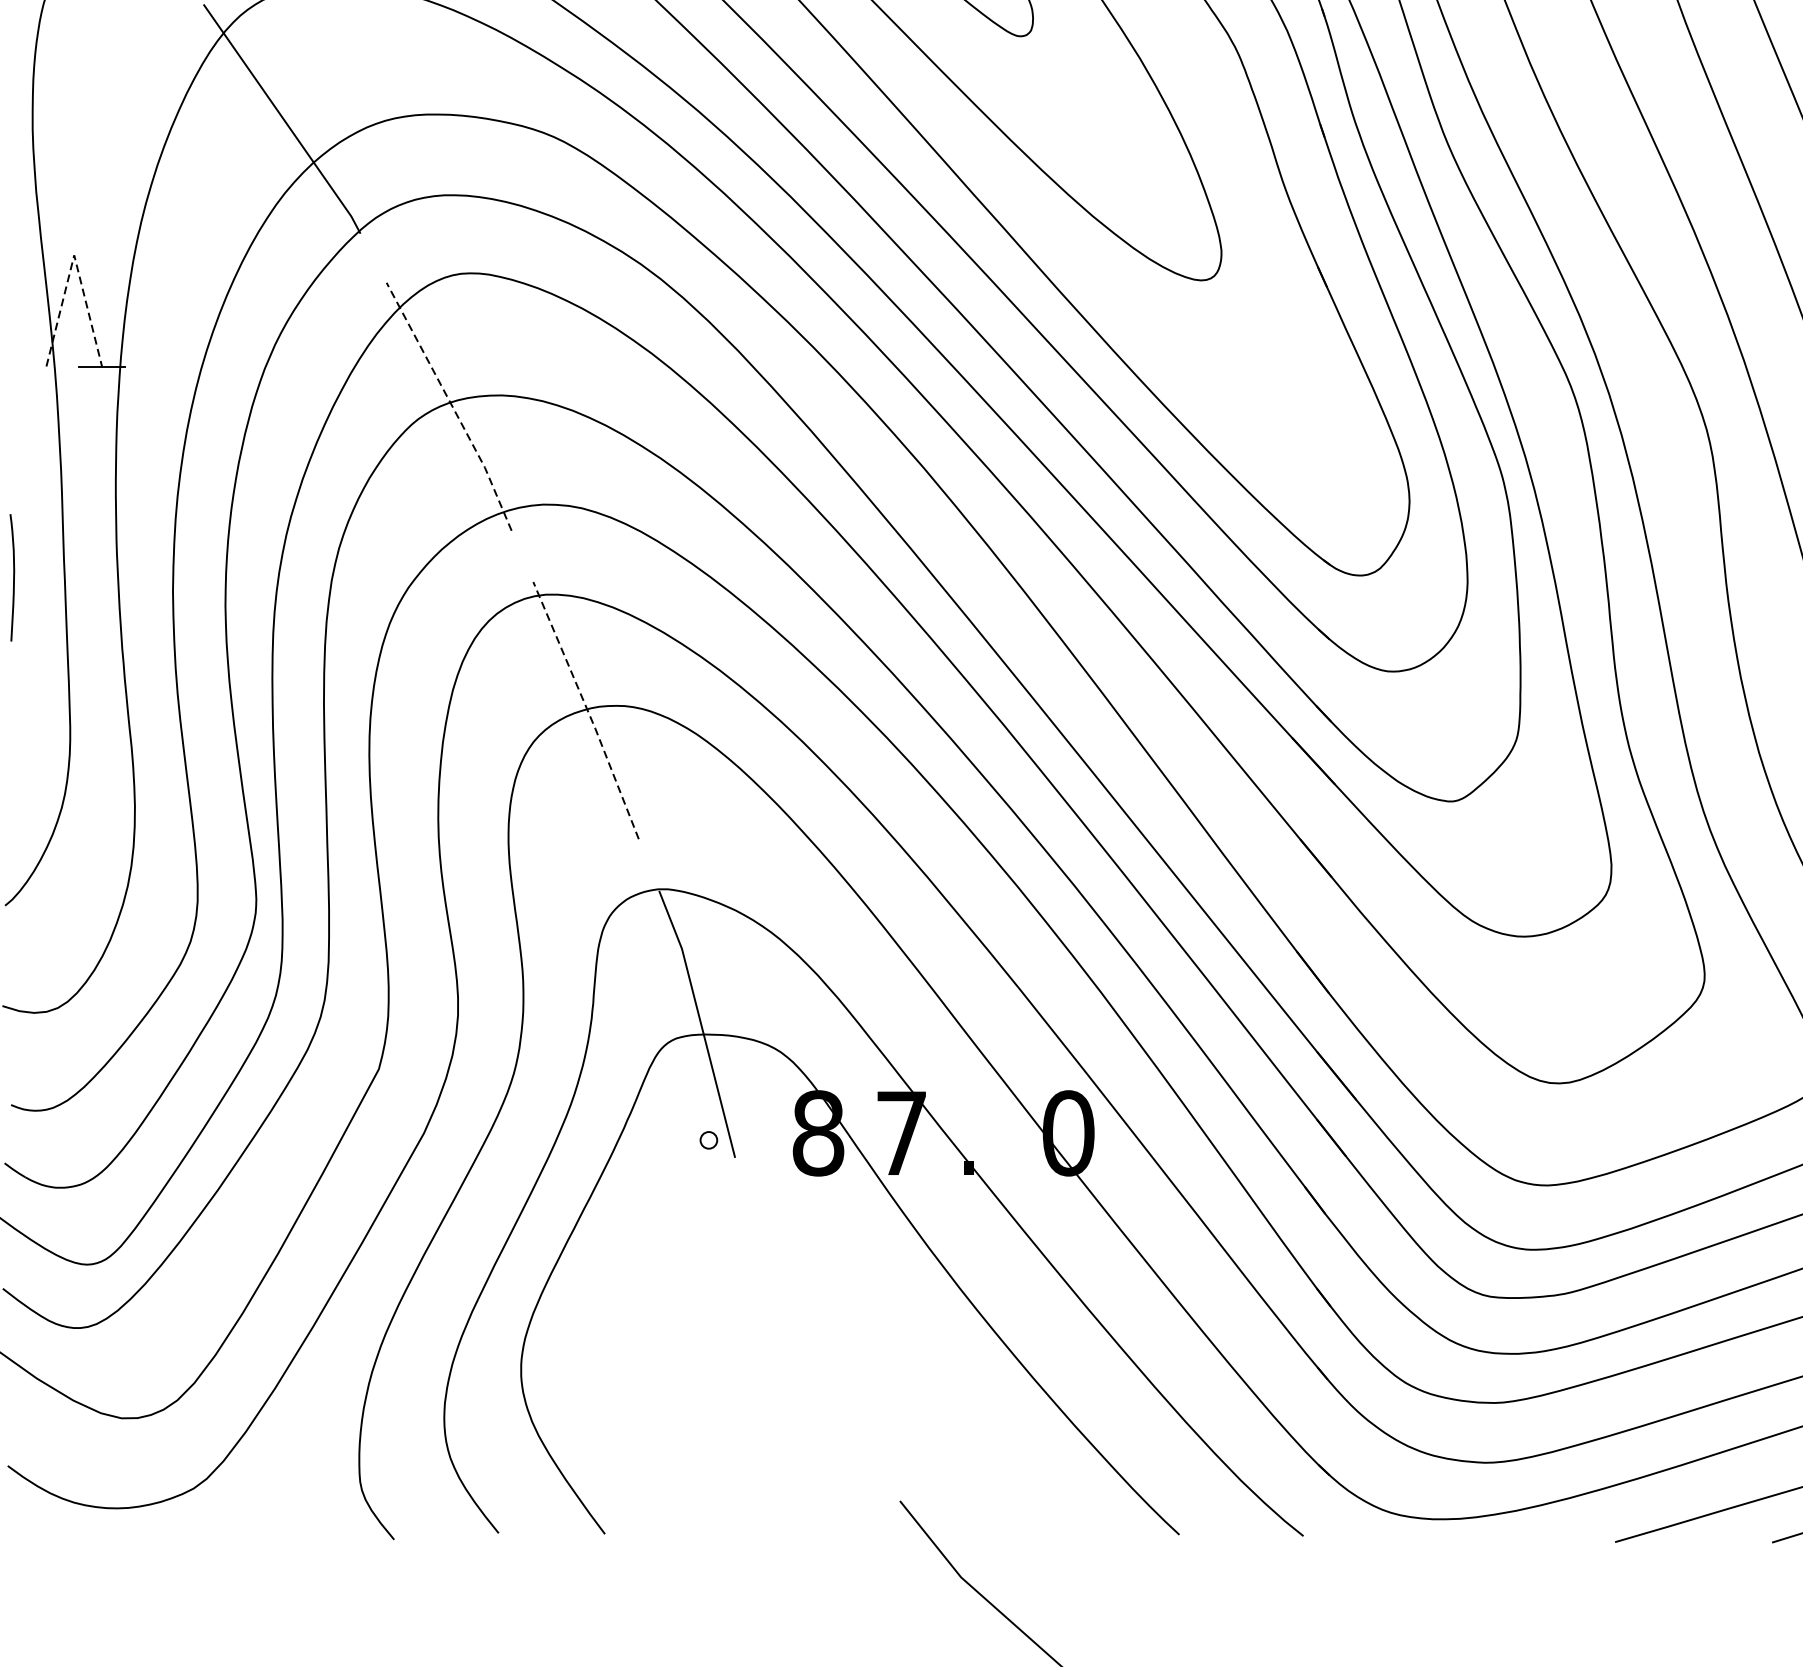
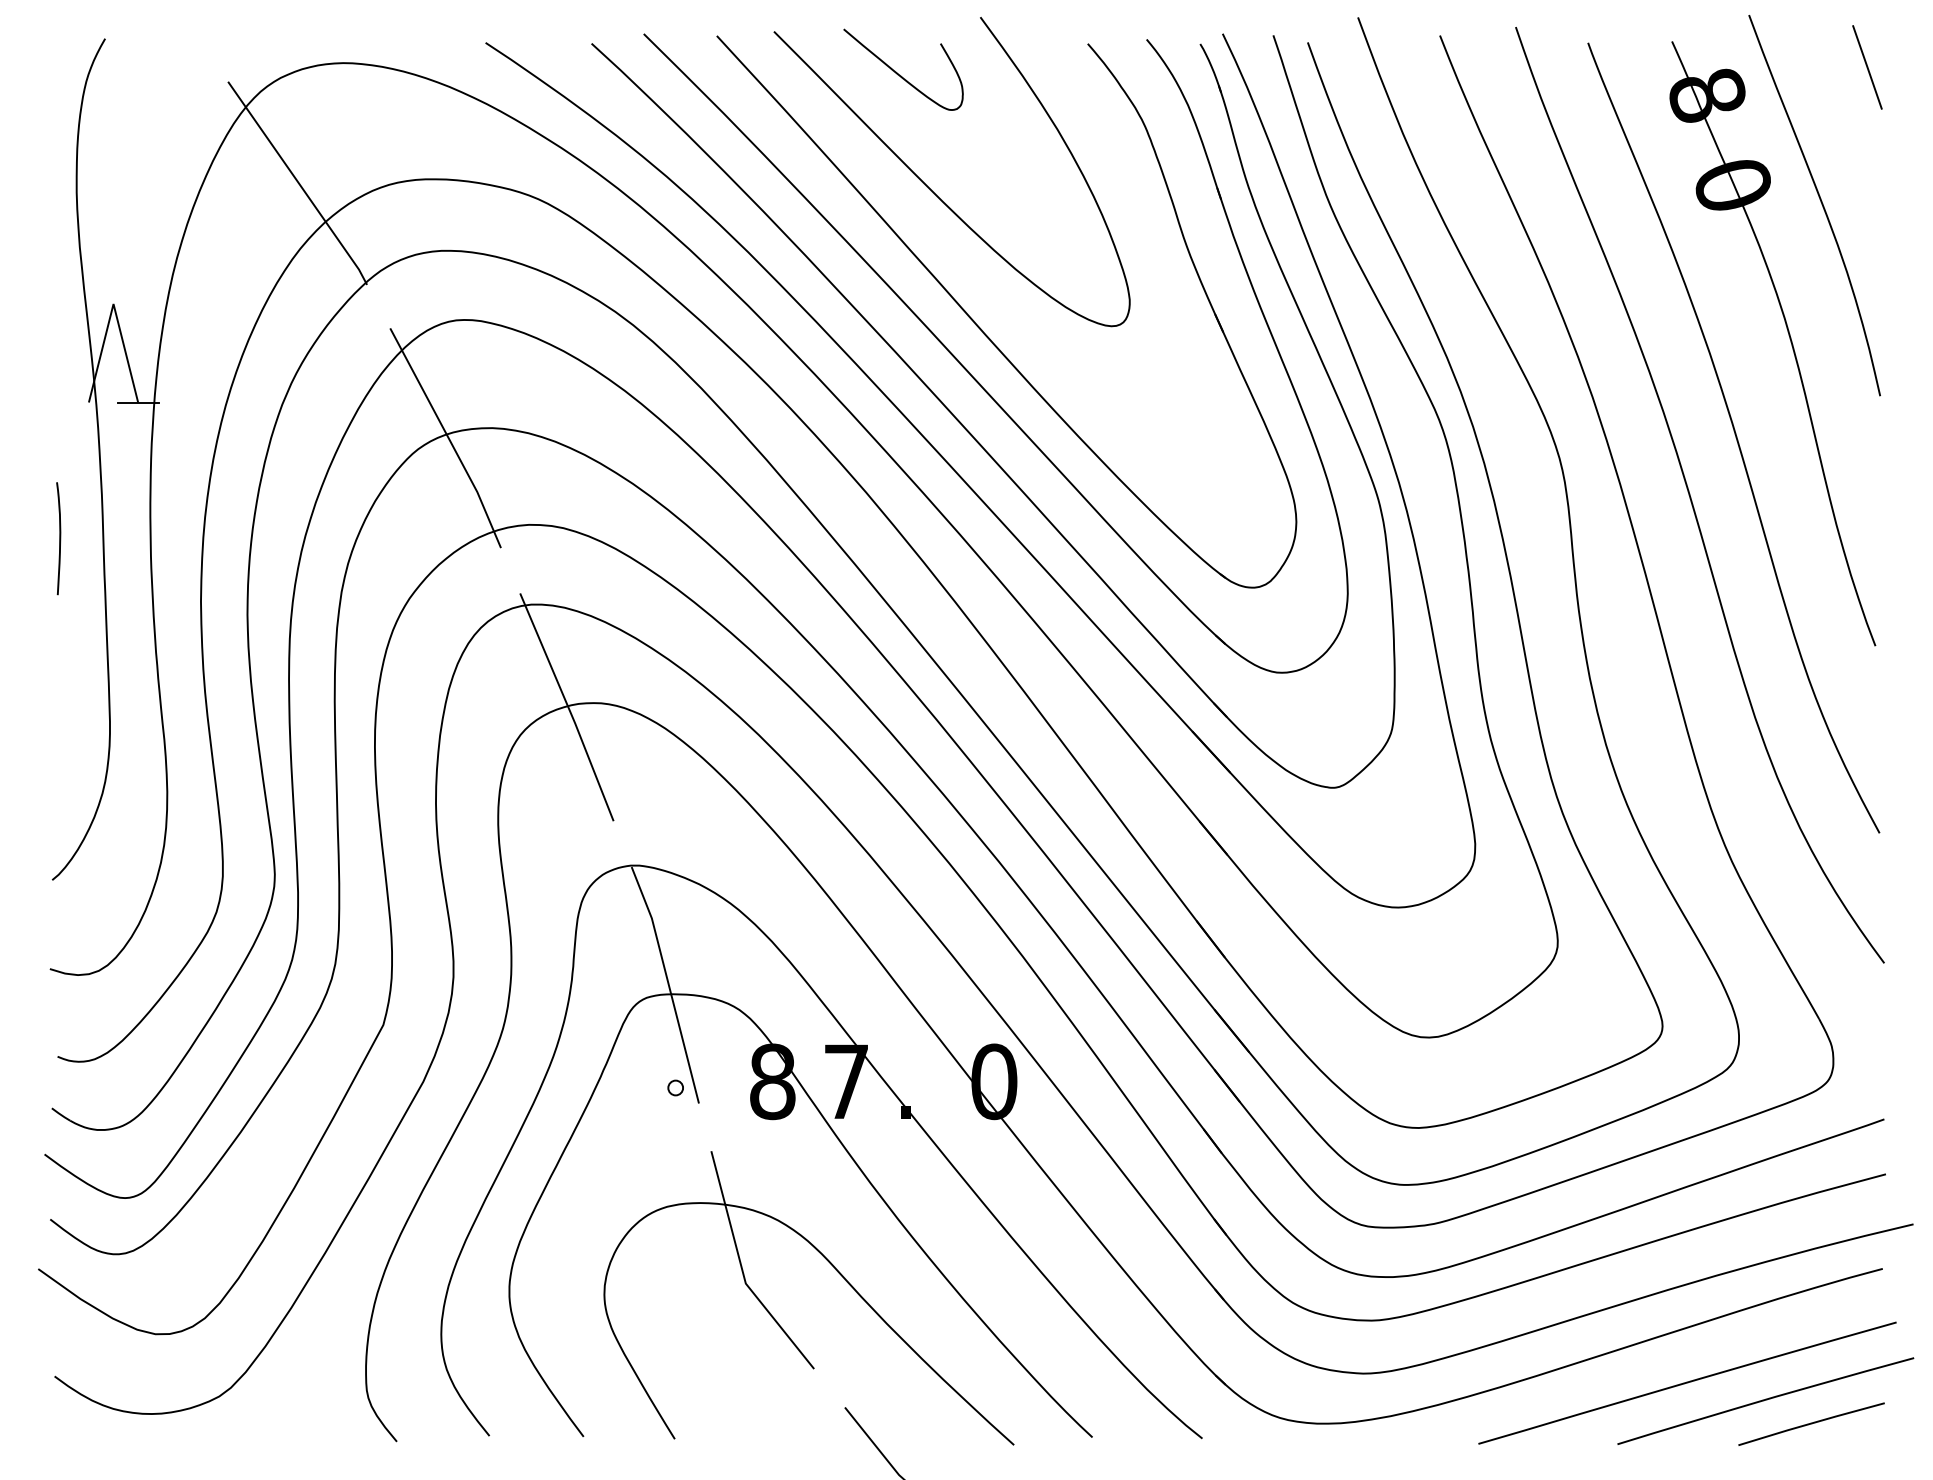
line: (74, 255) -> (113, 304), dashed -> solid
line: (452, 406) -> (448, 437), dashed -> solid
curve: (13, 577) -> (59, 538), moved
line: (587, 710) -> (568, 707), dashed -> solid
part: (824, 1405) -> (778, 1322), added

